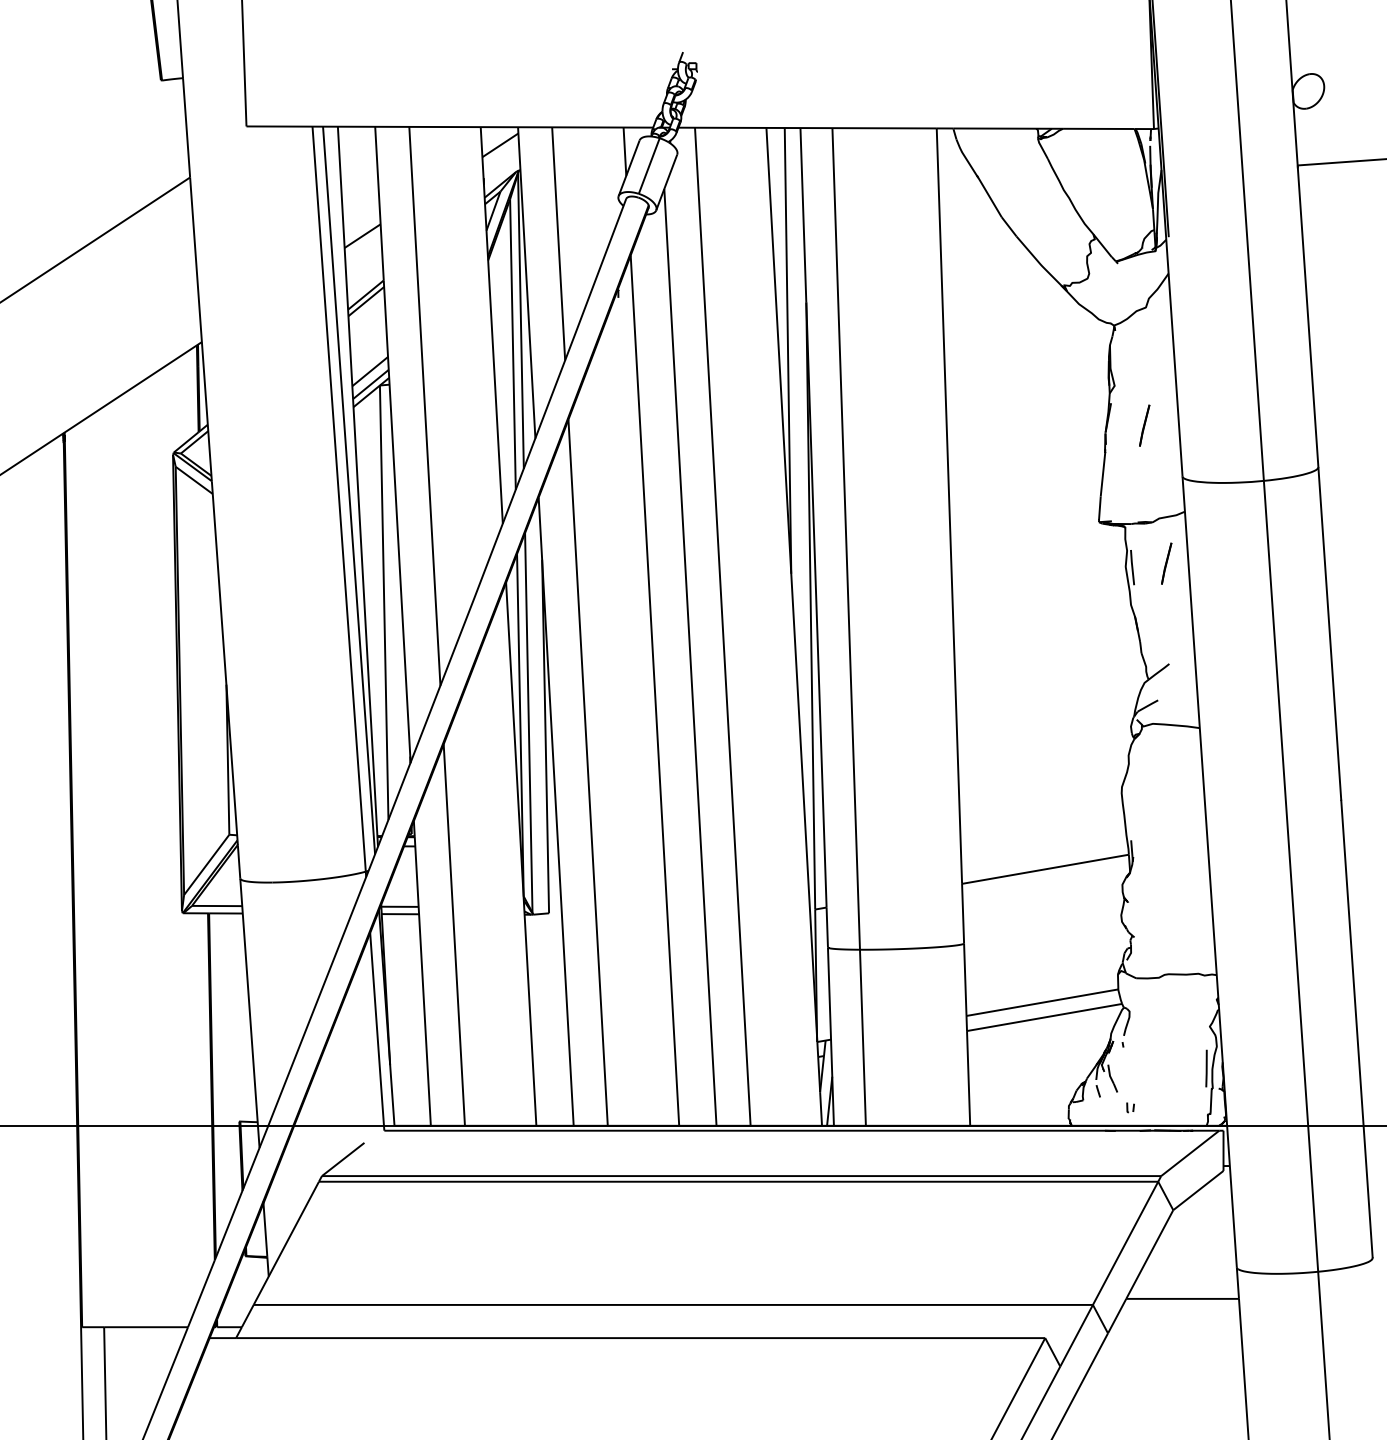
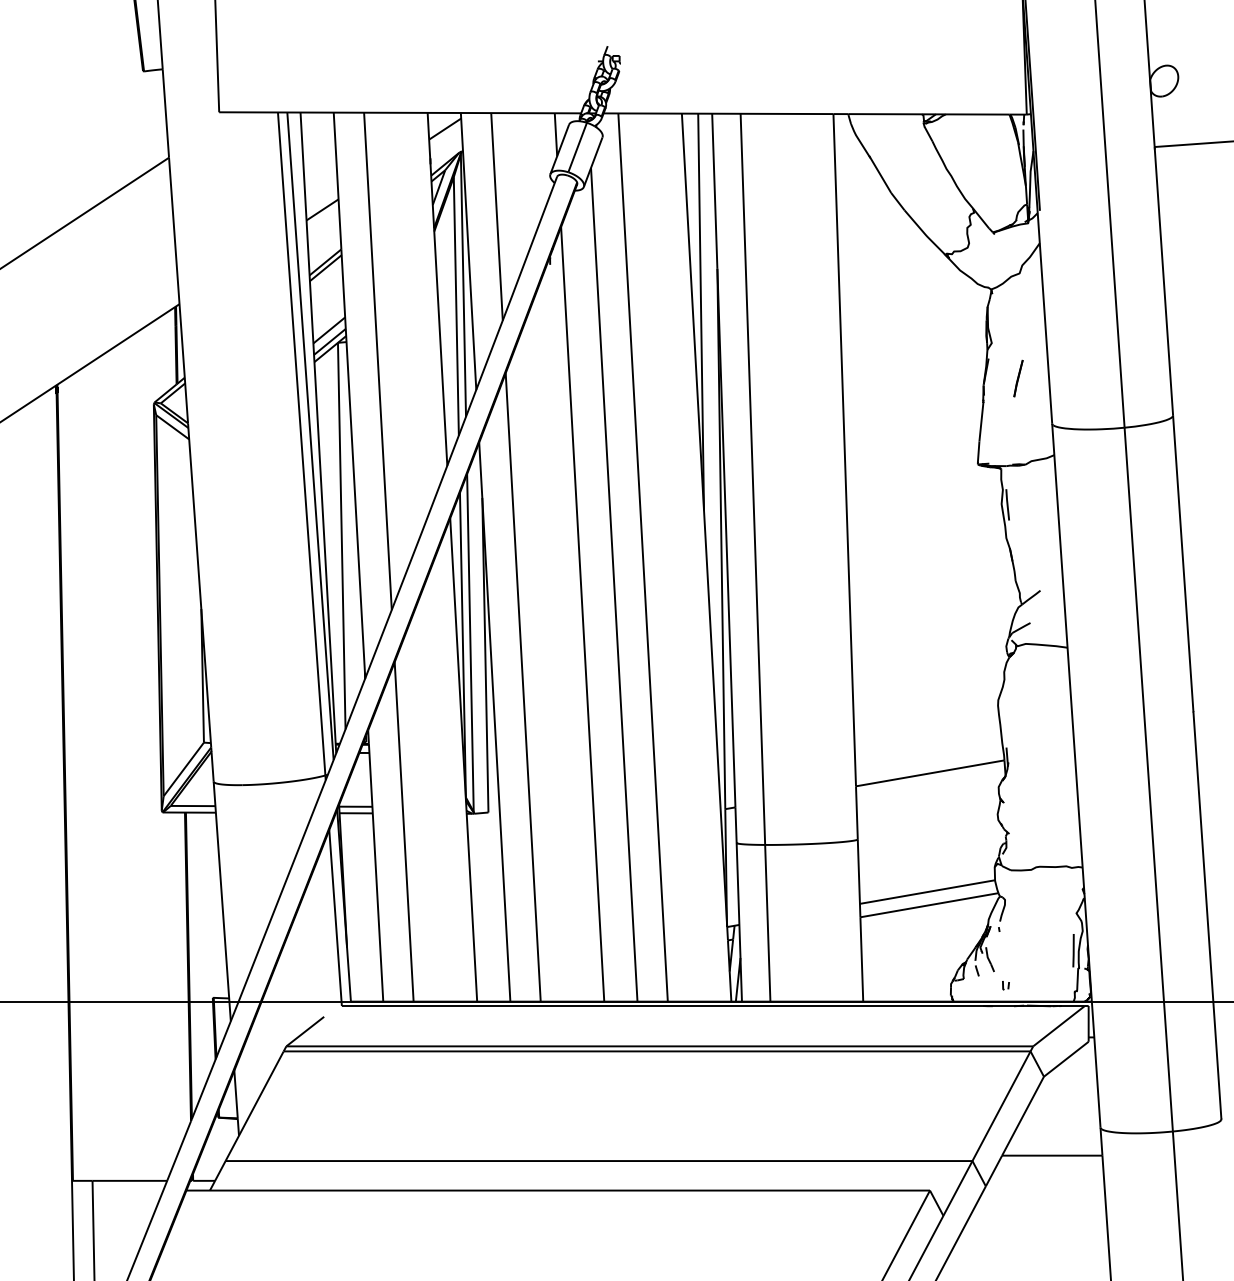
line: (1166, 563) -> (1037, 501), removed

